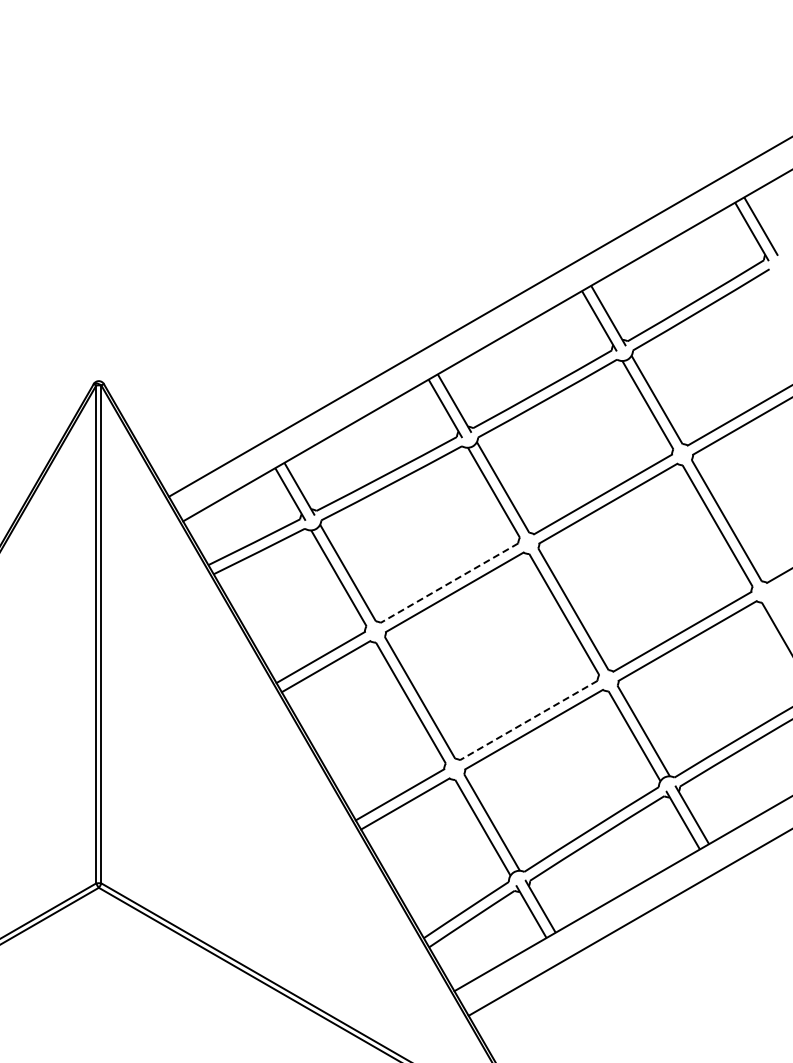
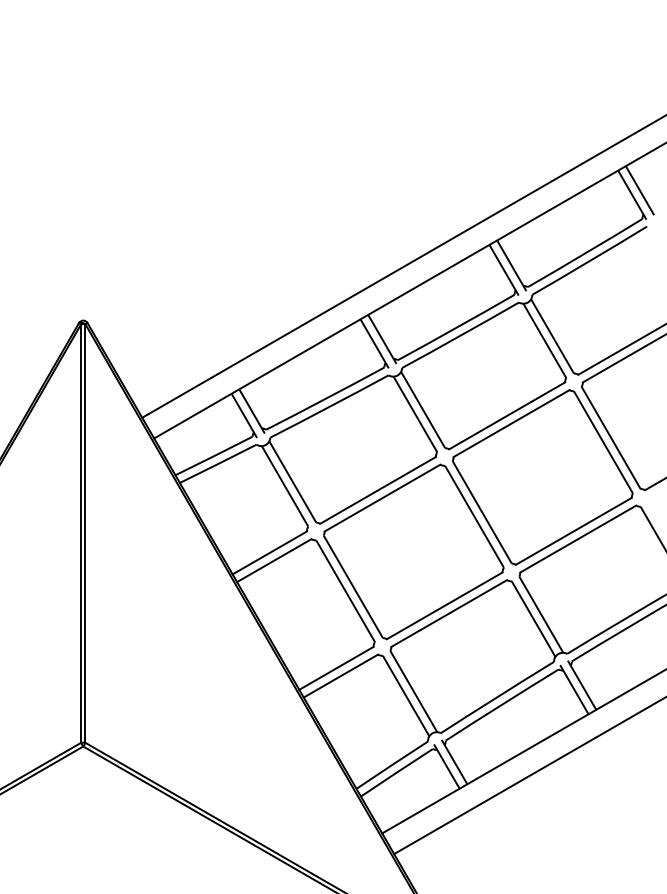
line: (449, 583) -> (378, 490), dashed -> solid
line: (528, 720) -> (444, 605), dashed -> solid

